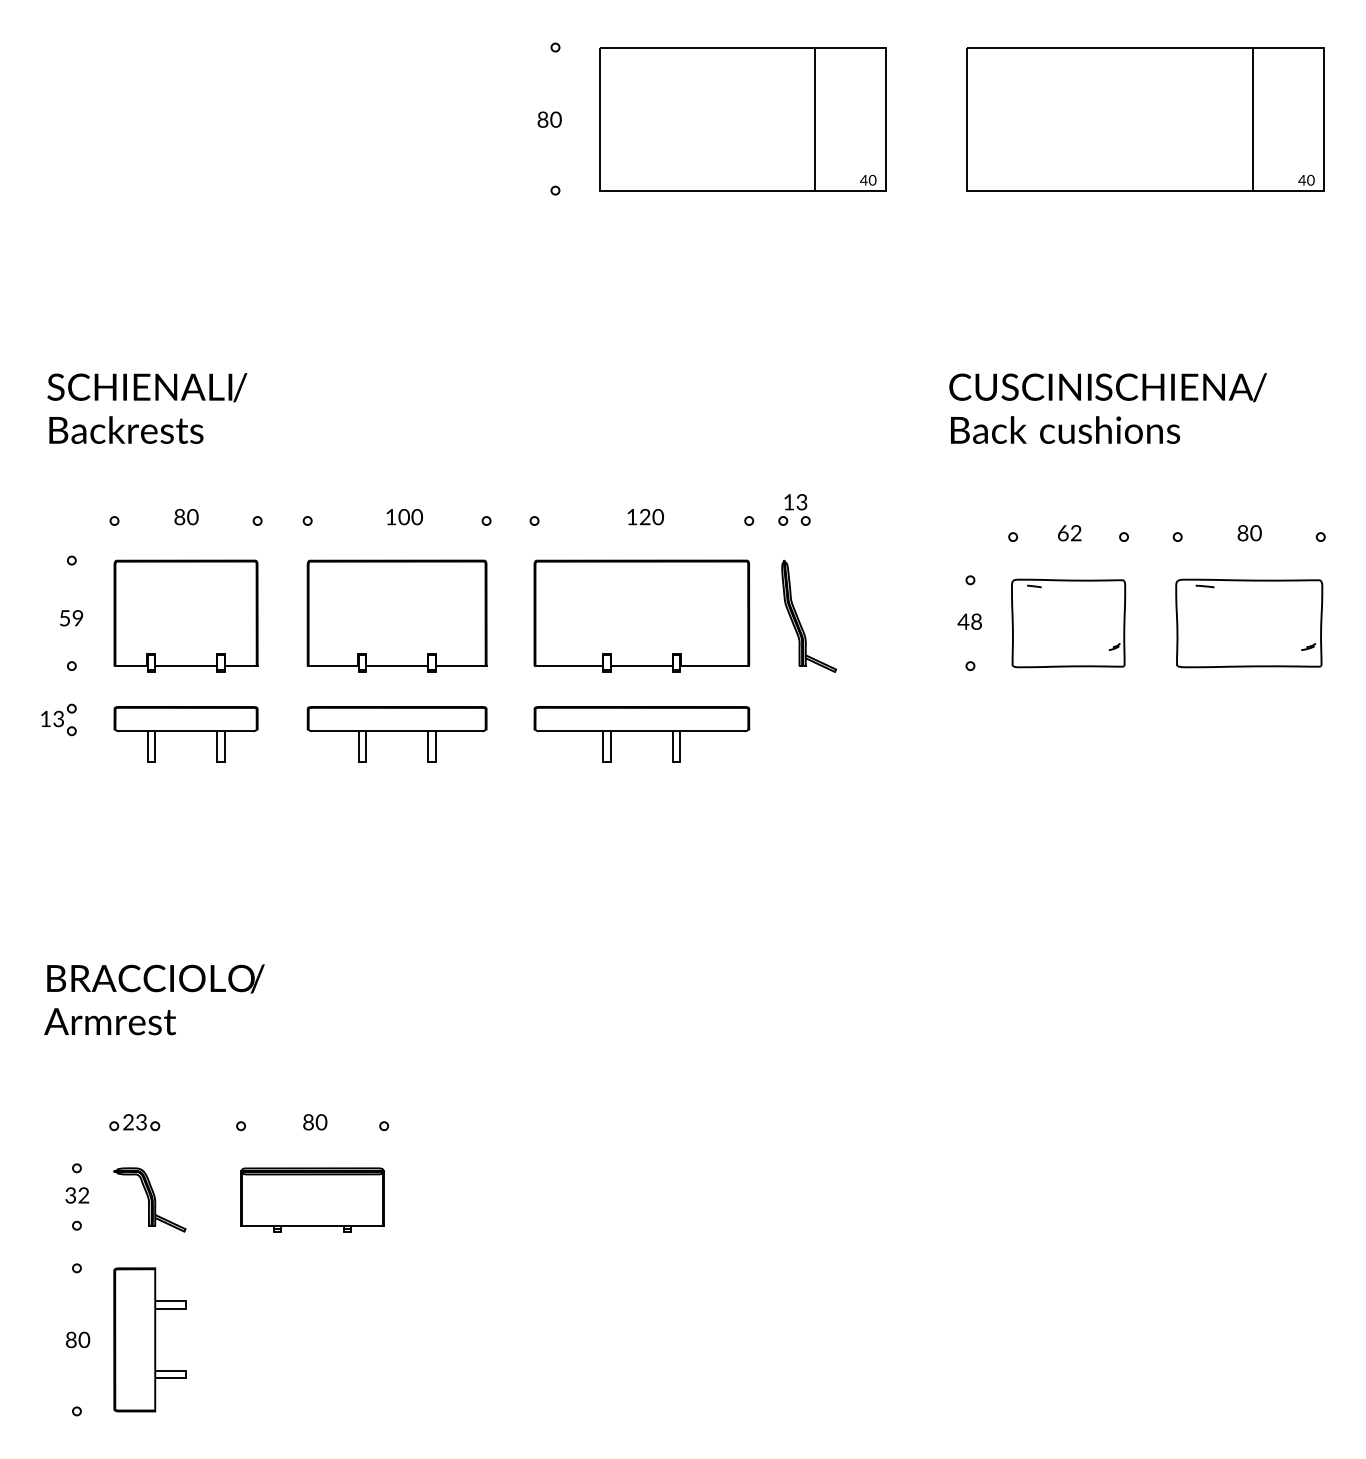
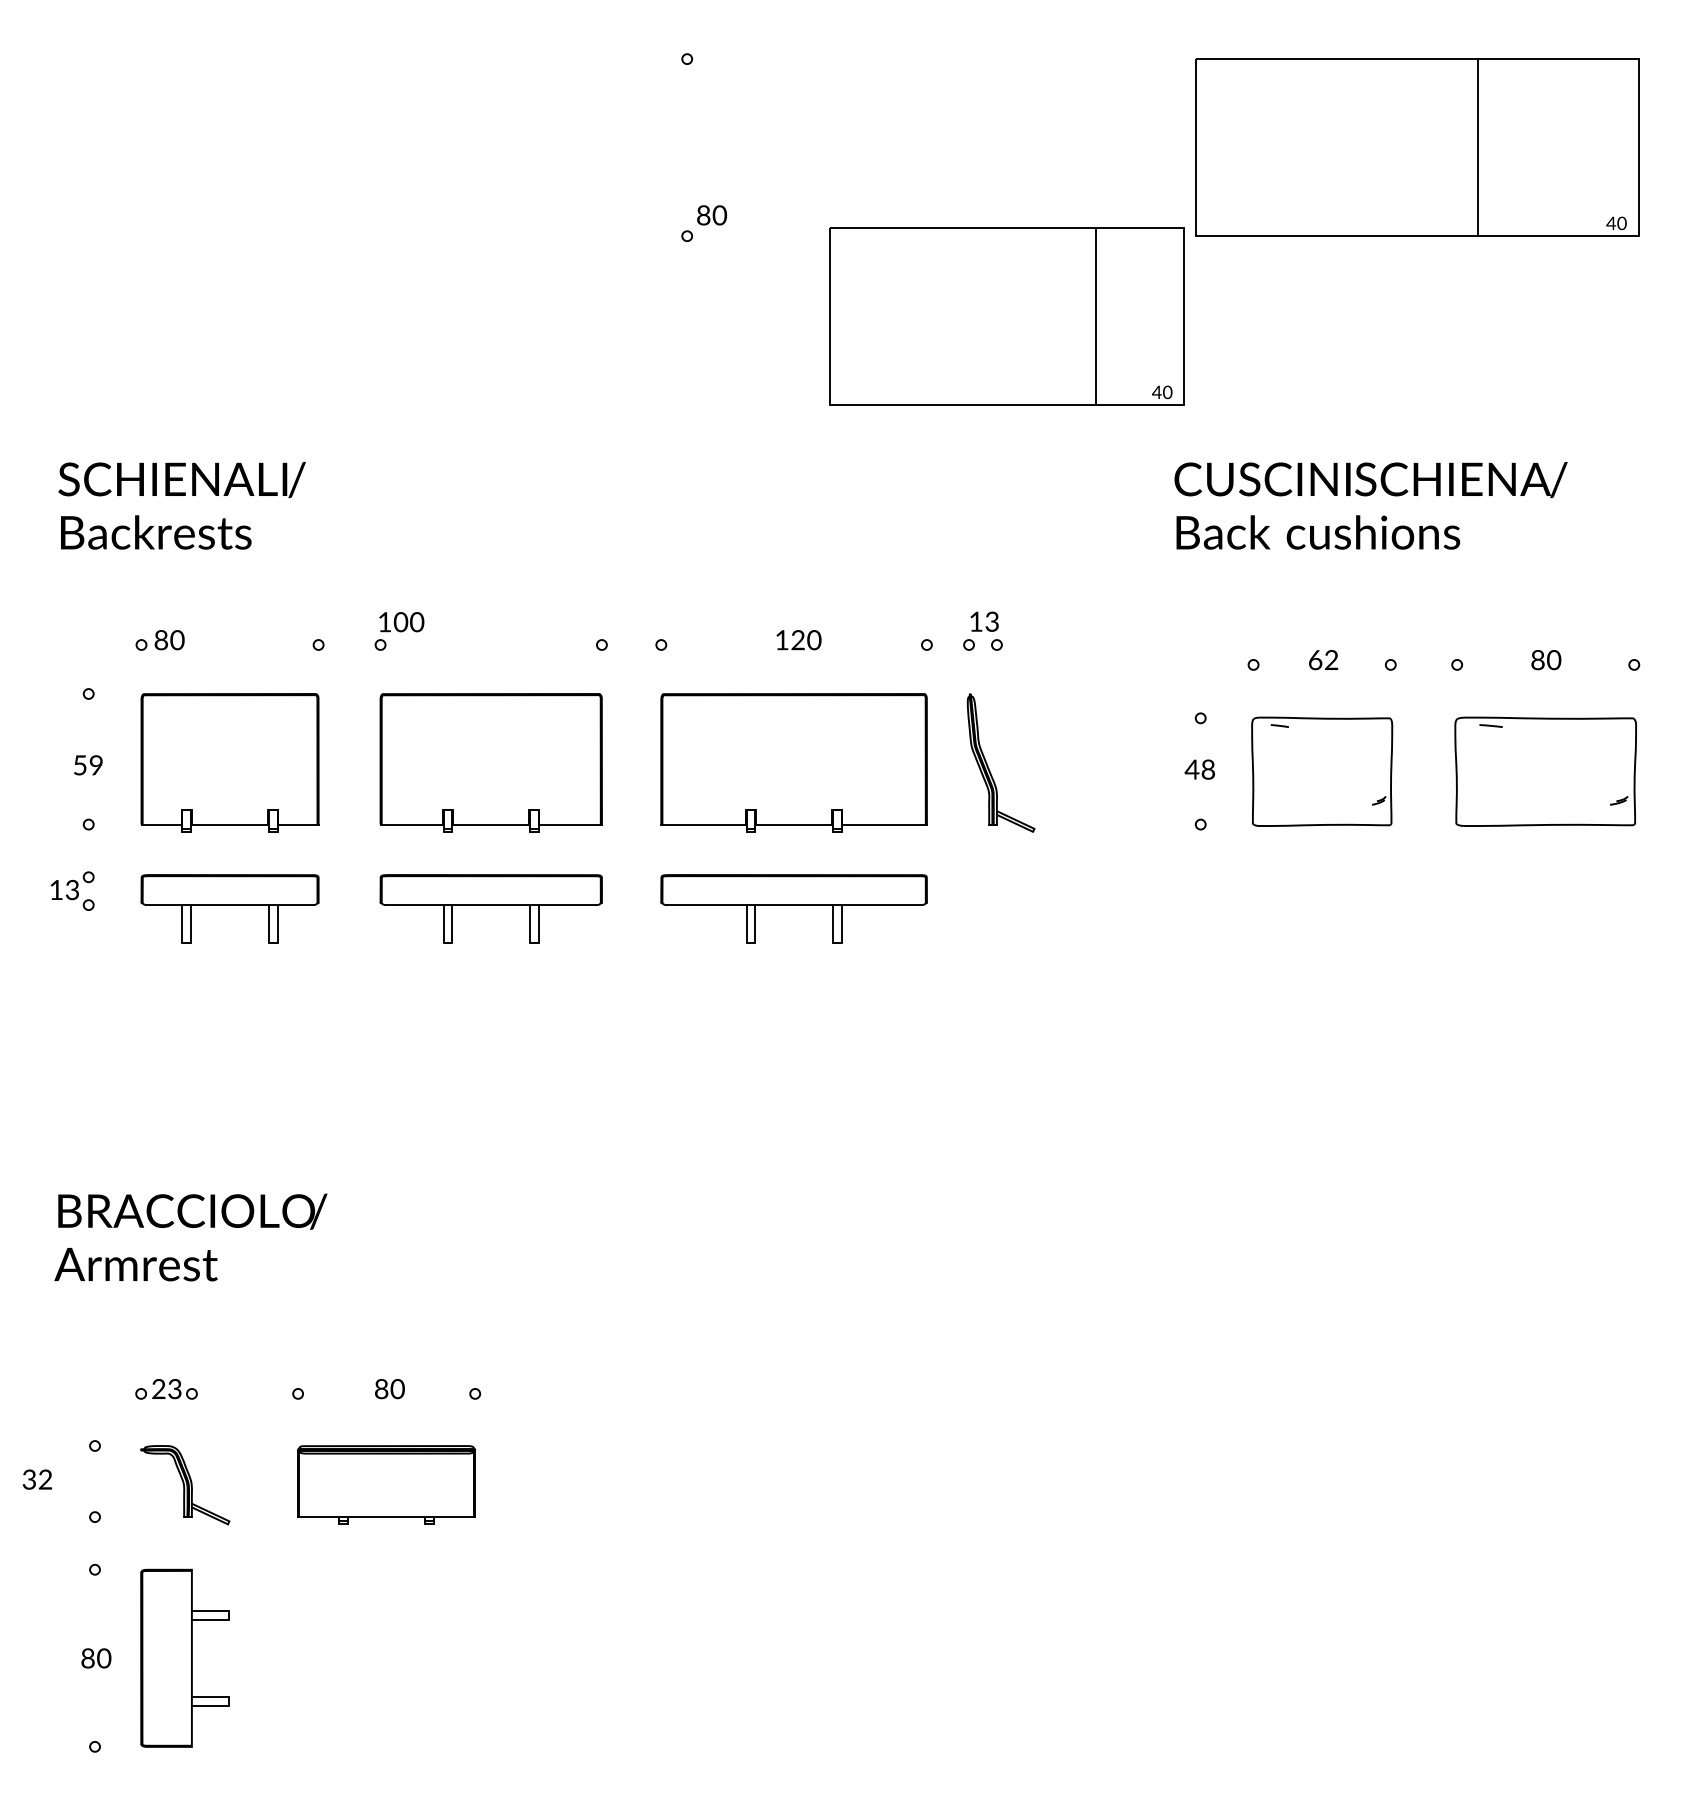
part: (742, 118) -> (1006, 316), moved
line: (1253, 118) -> (1478, 147), moved
text: (550, 119) -> (712, 215), moved
text: (186, 517) -> (169, 640), moved
text: (404, 517) -> (401, 622), moved
text: (77, 1195) -> (37, 1479), moved

